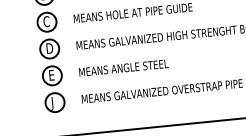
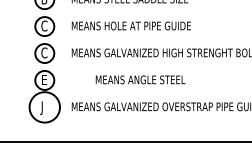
text: (49, 48) -> (44, 52), D -> C
text: (123, 67) -> (140, 79), moved
circle: (54, 101) -> (44, 106), size x1.6

